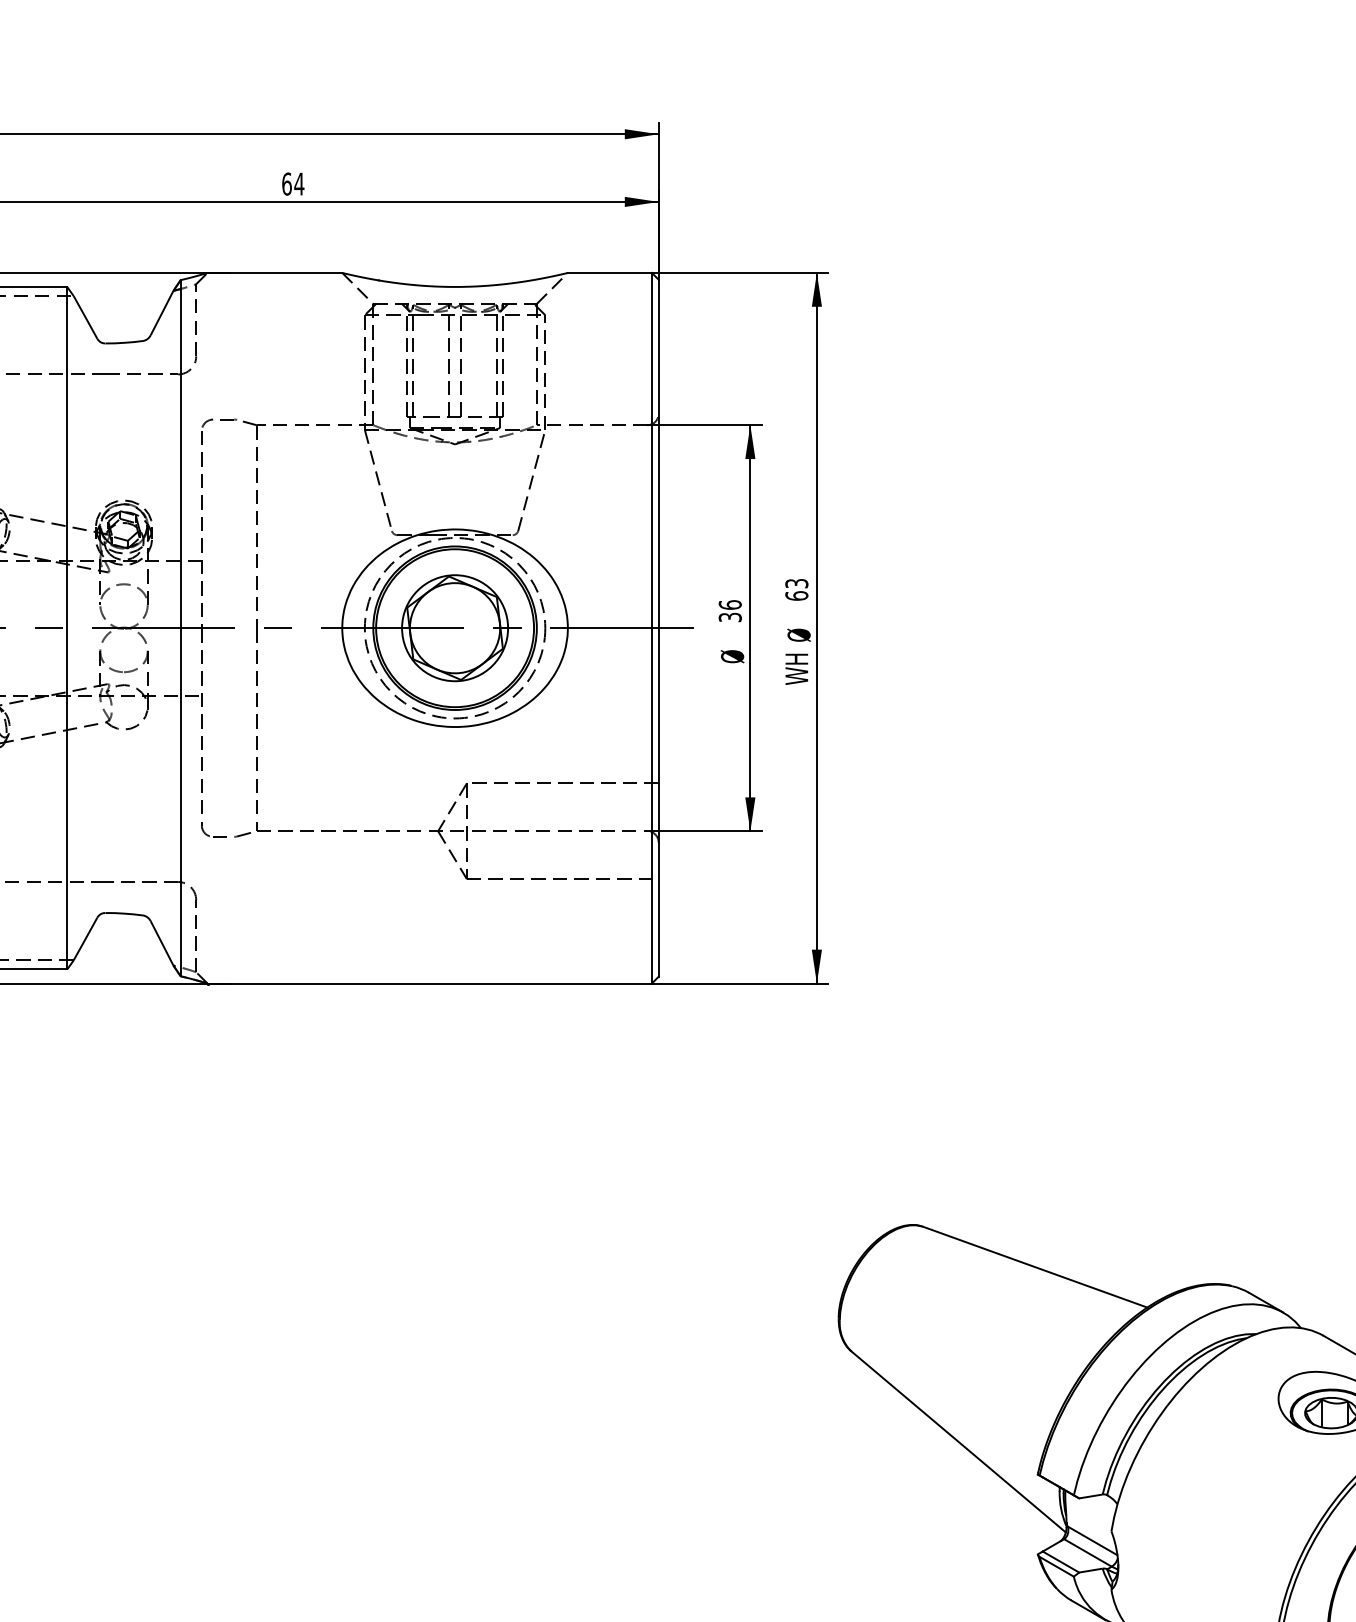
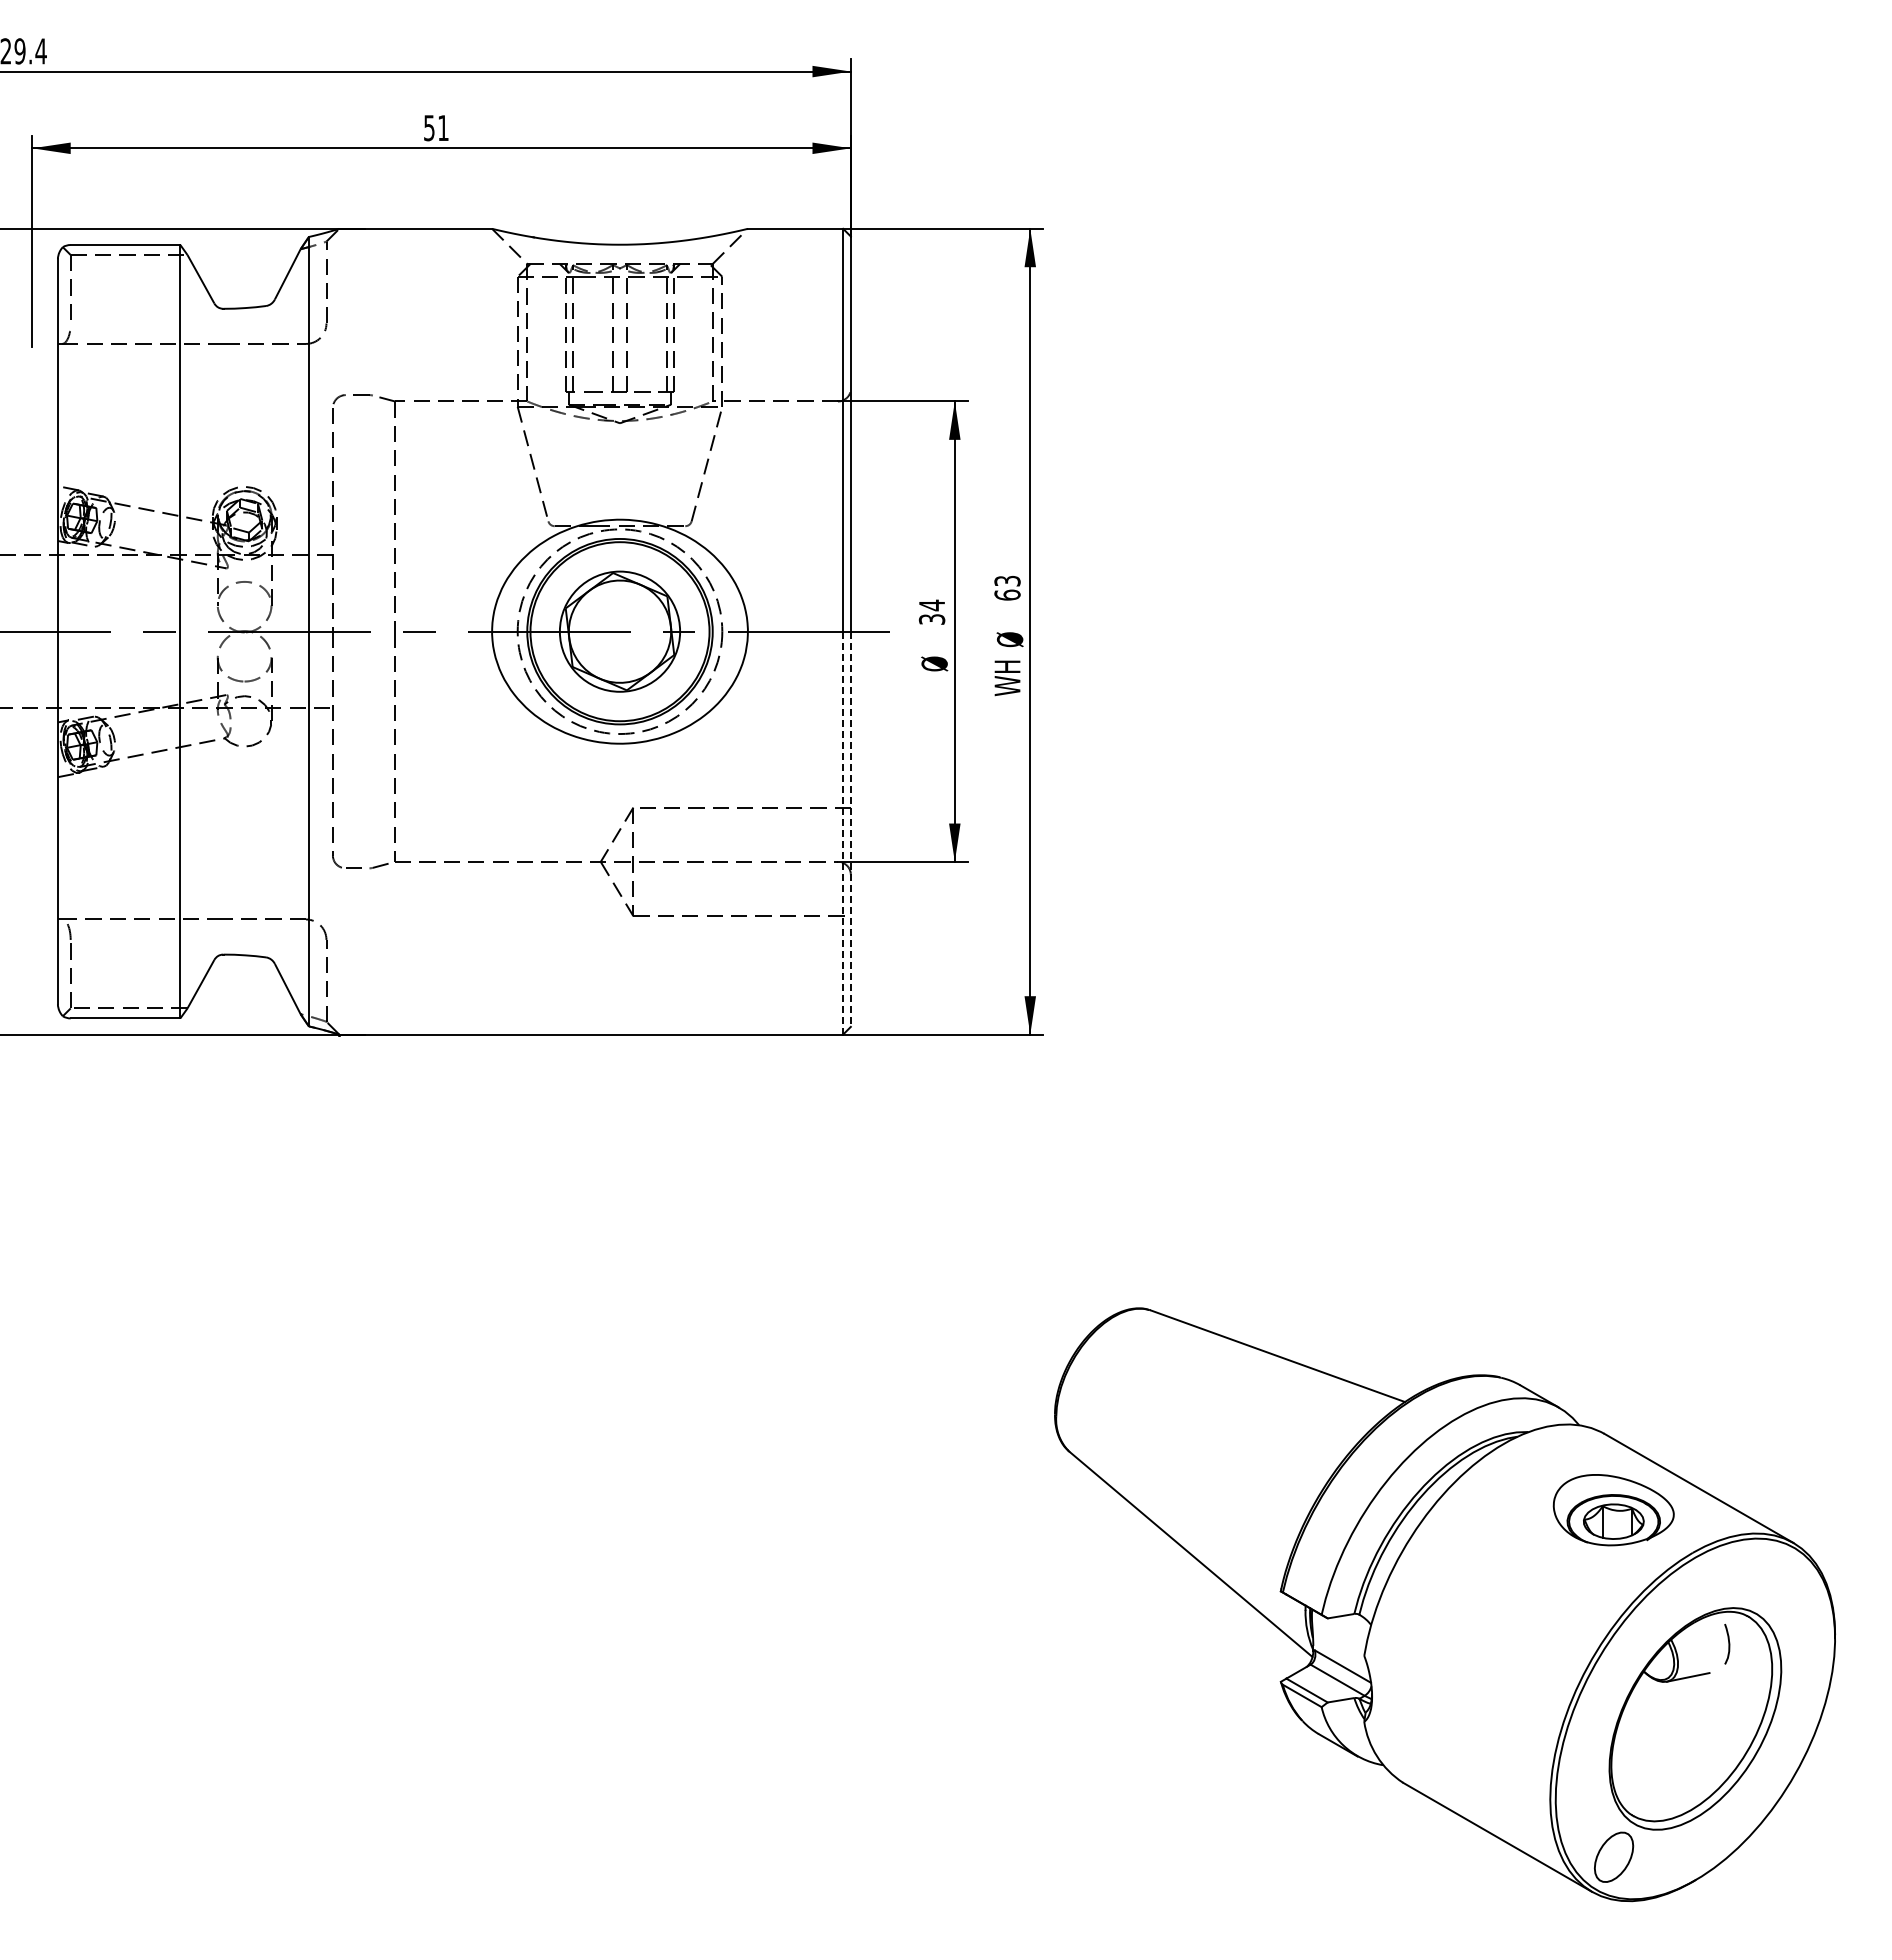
text: (293, 184) -> (436, 128), 64 -> 51
text: (729, 605) -> (931, 605), 36 -> 34
line: (658, 802) -> (850, 829), solid -> dashed
line: (652, 806) -> (843, 833), solid -> dashed

